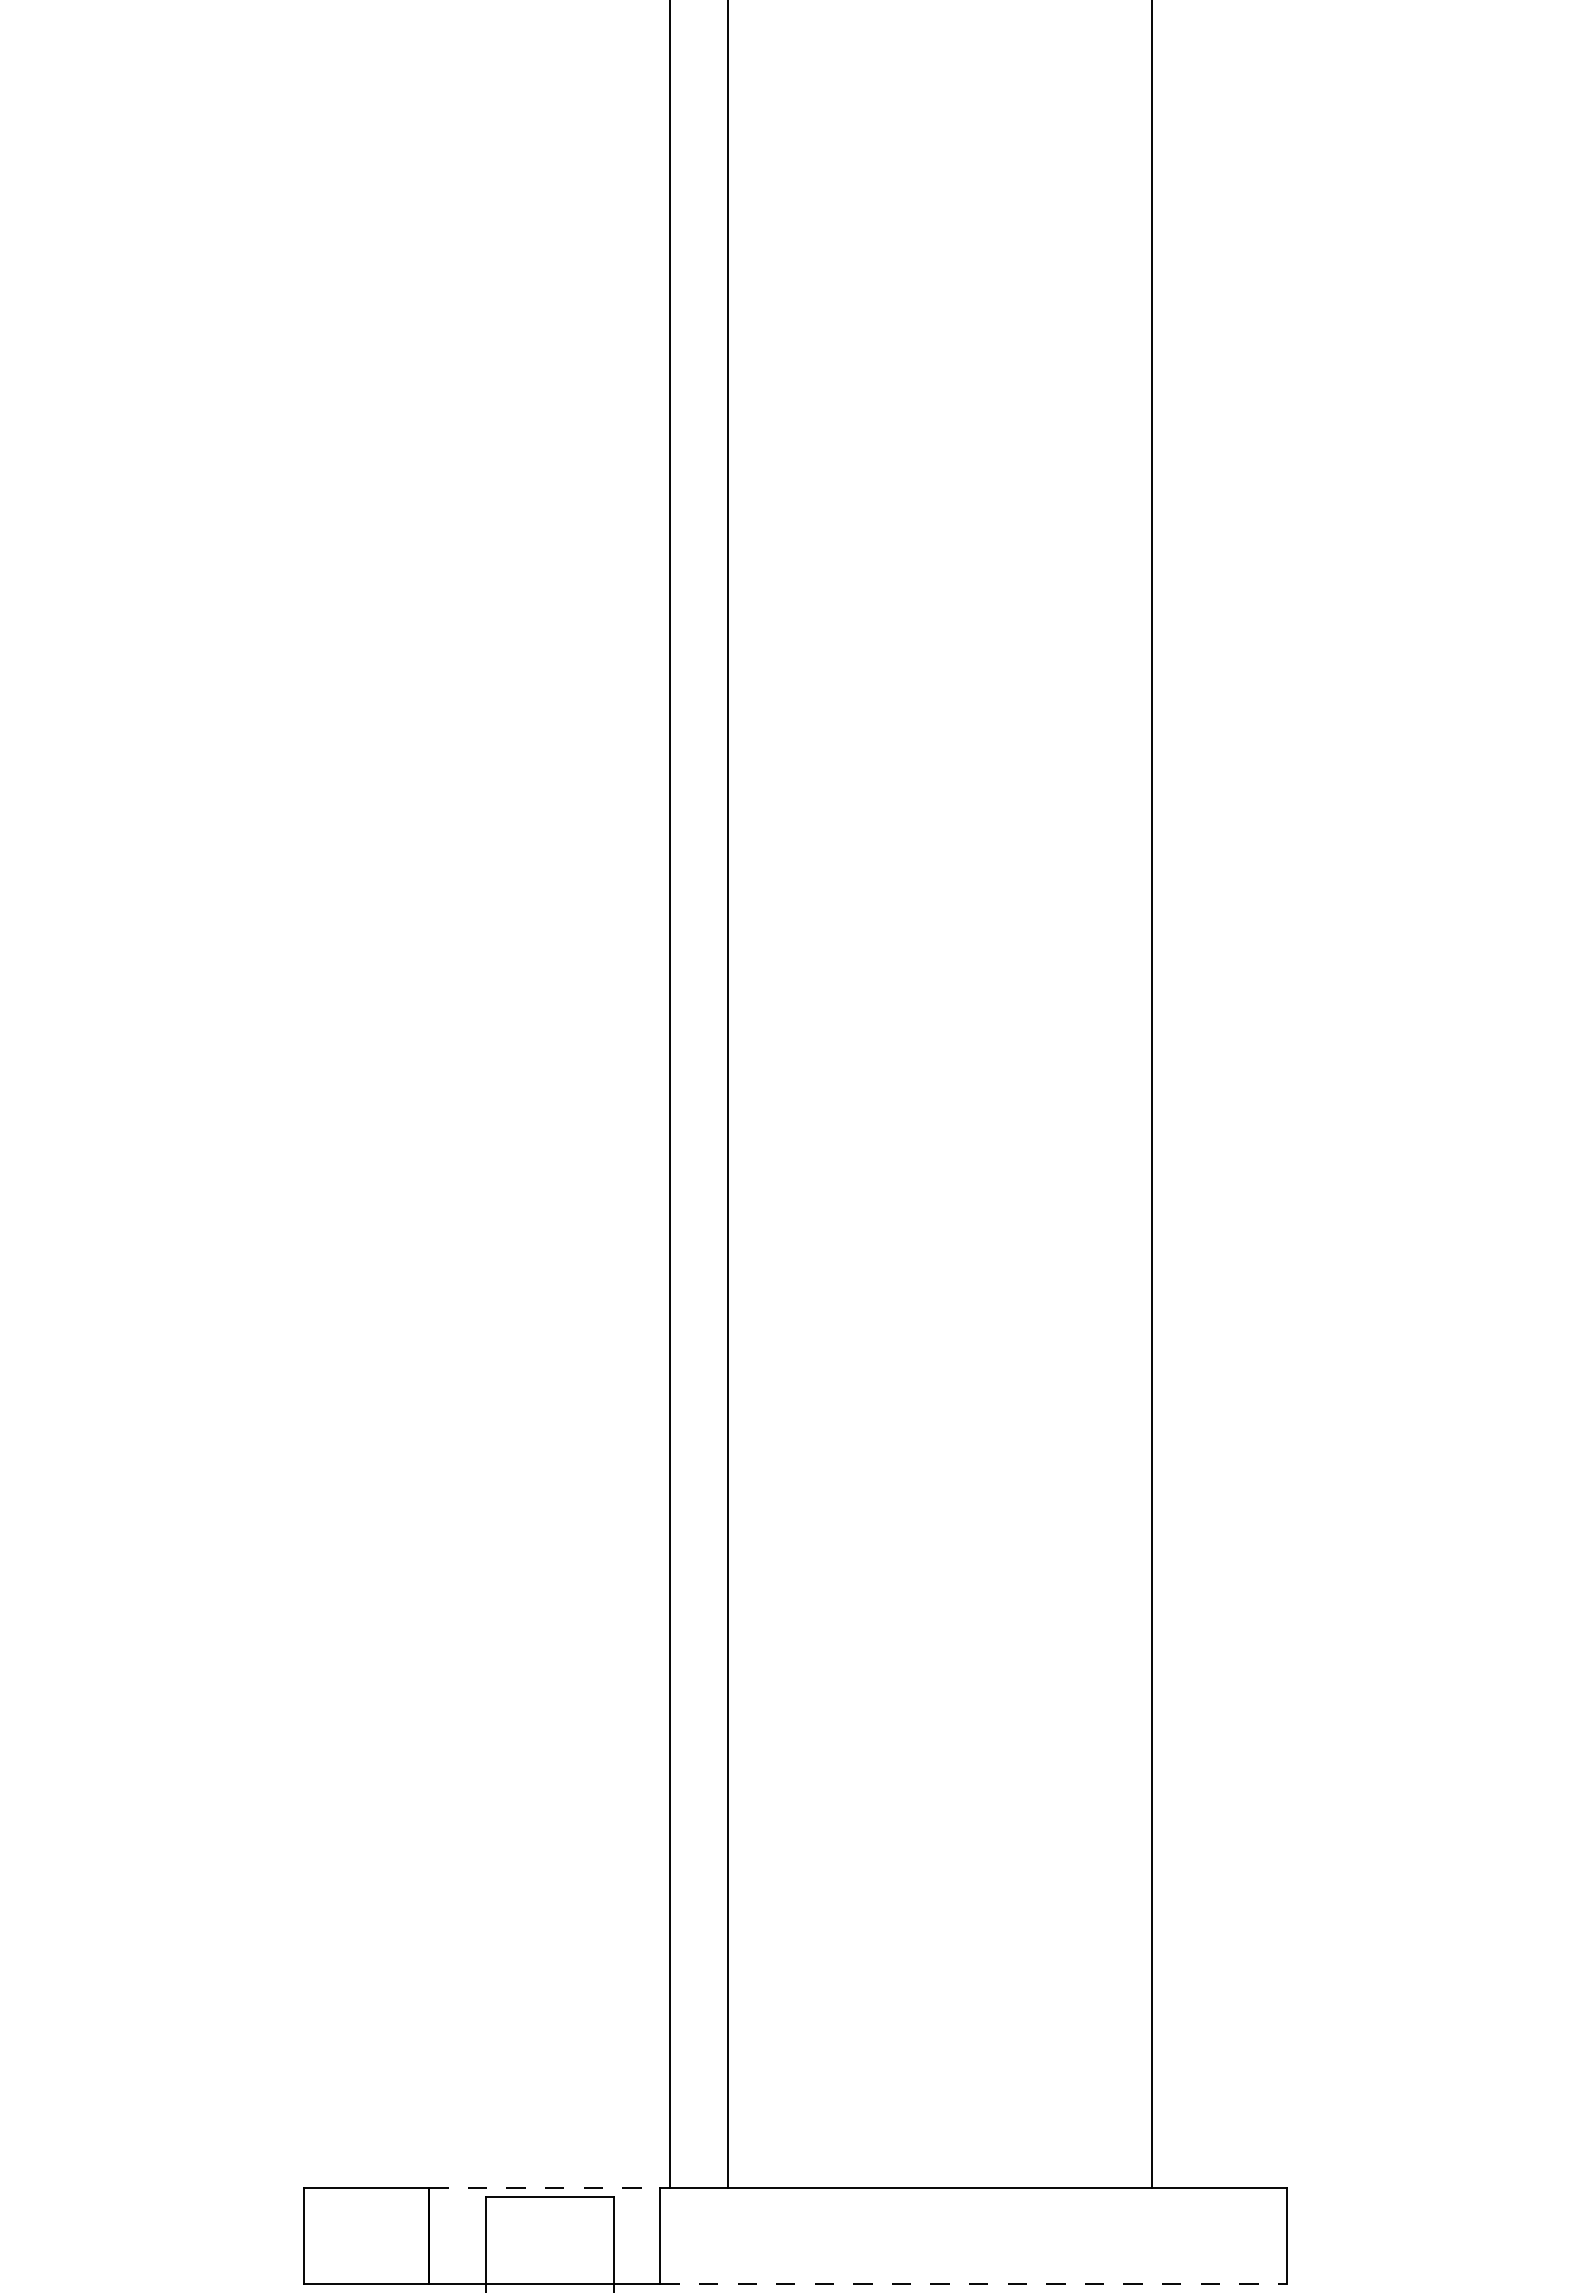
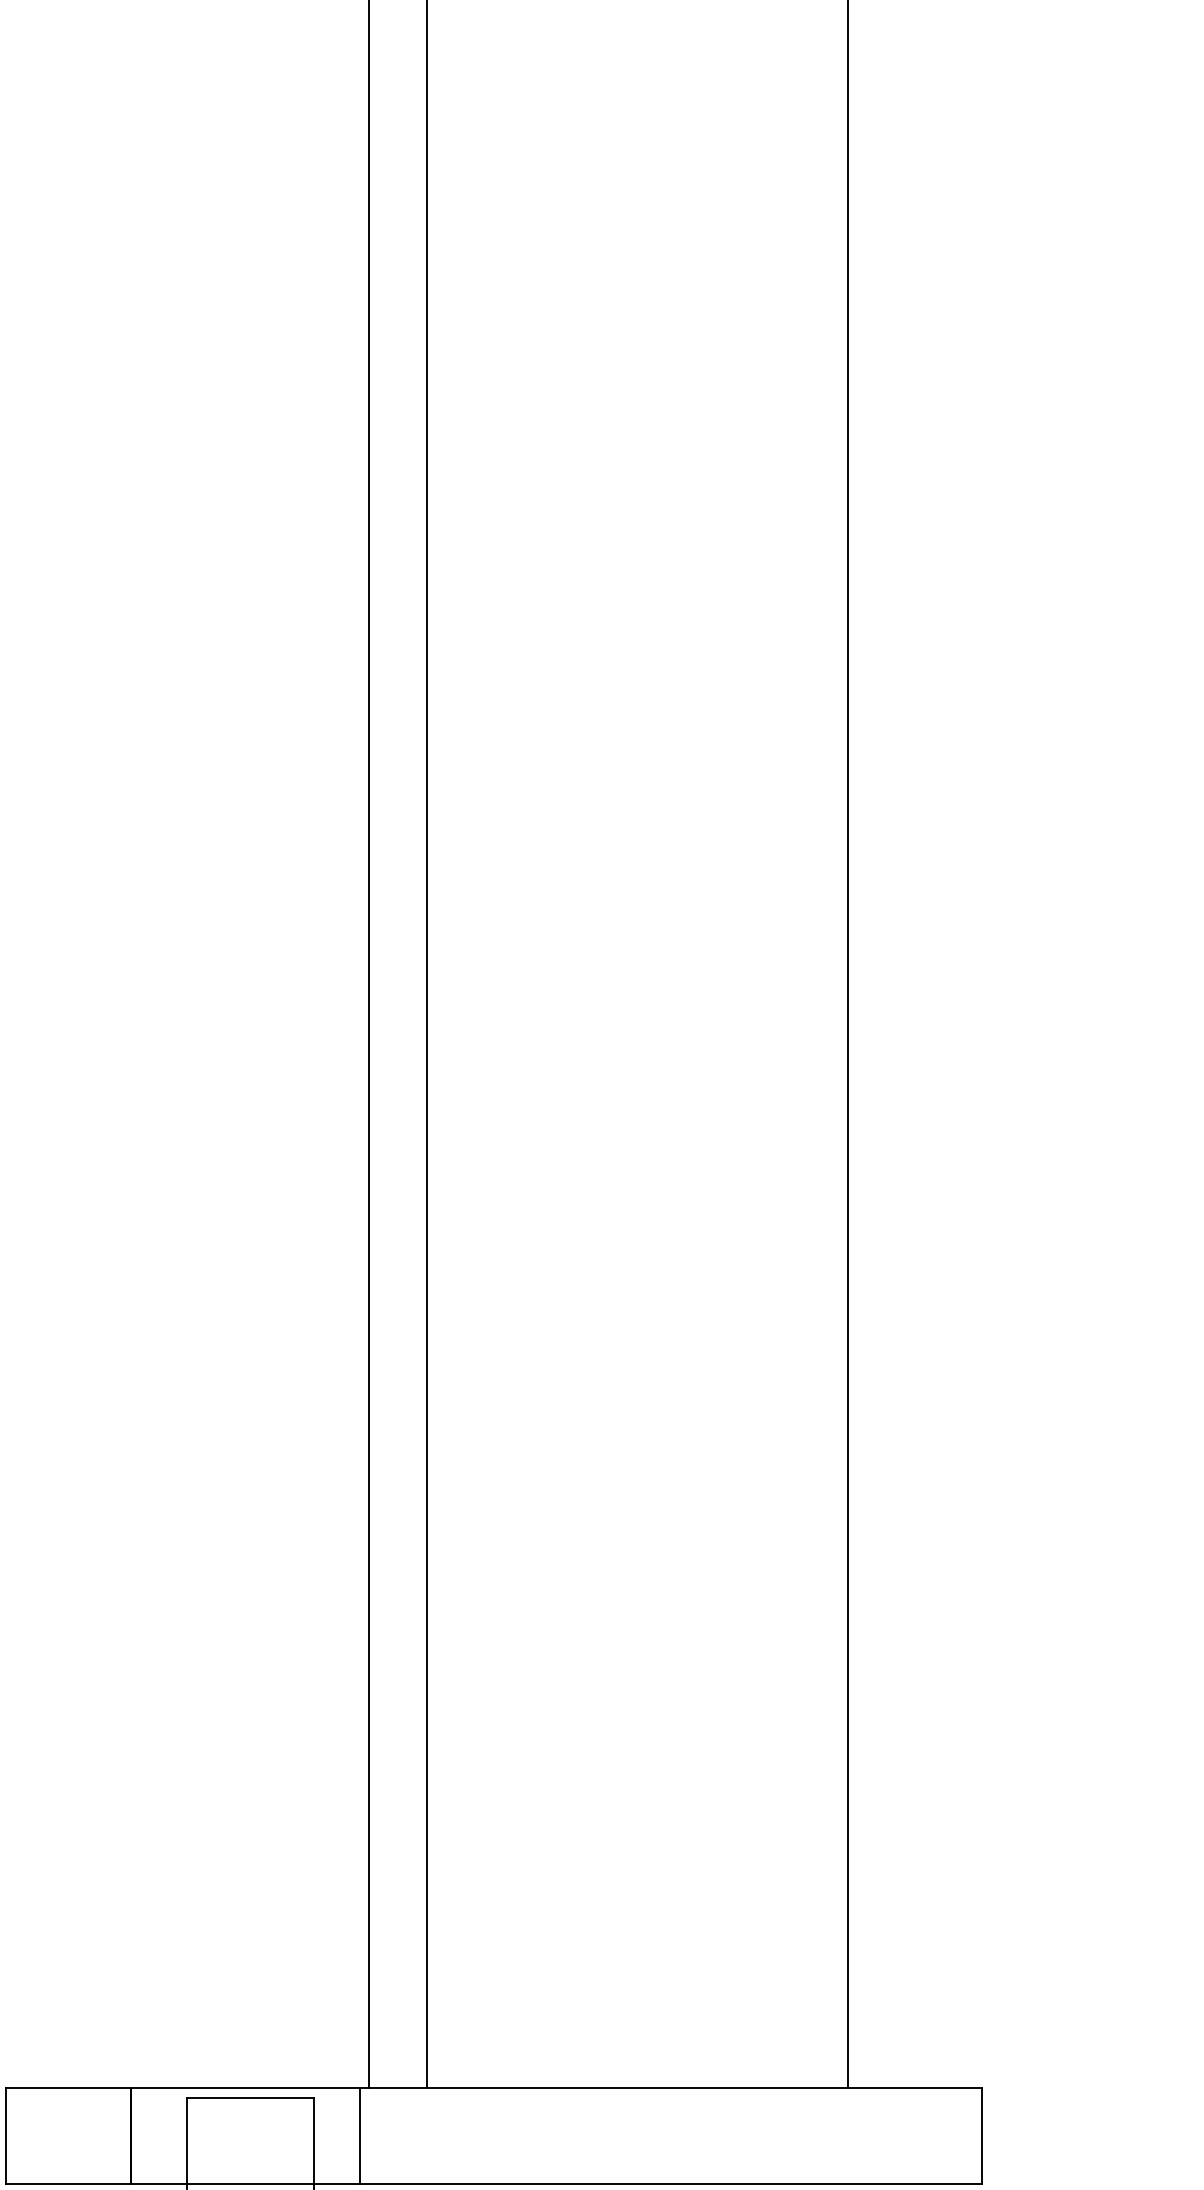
line: (544, 2187) -> (244, 2087), dashed -> solid
line: (974, 2284) -> (671, 2184), dashed -> solid

